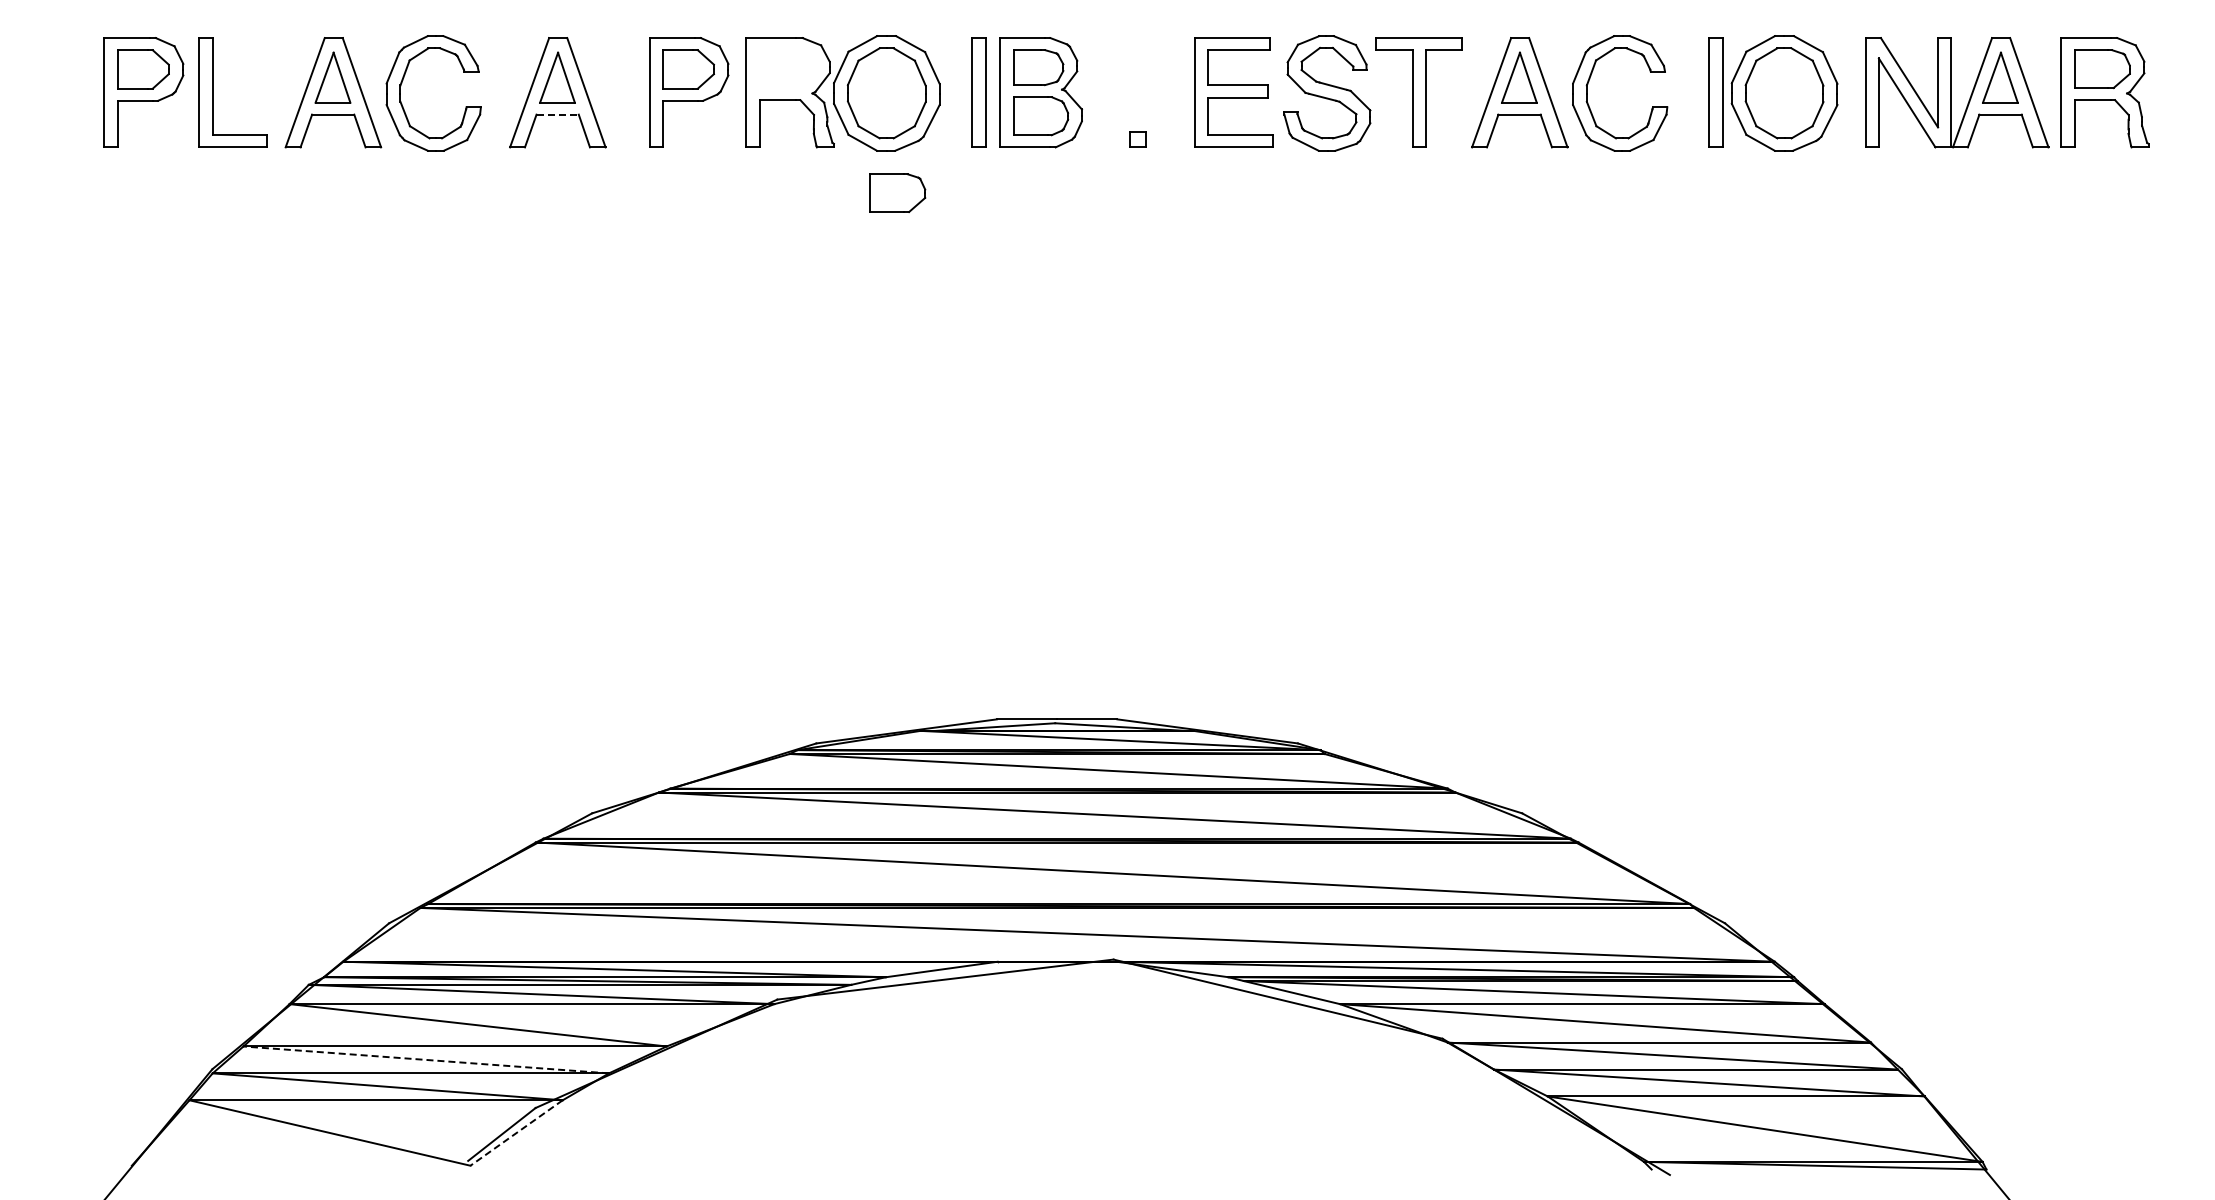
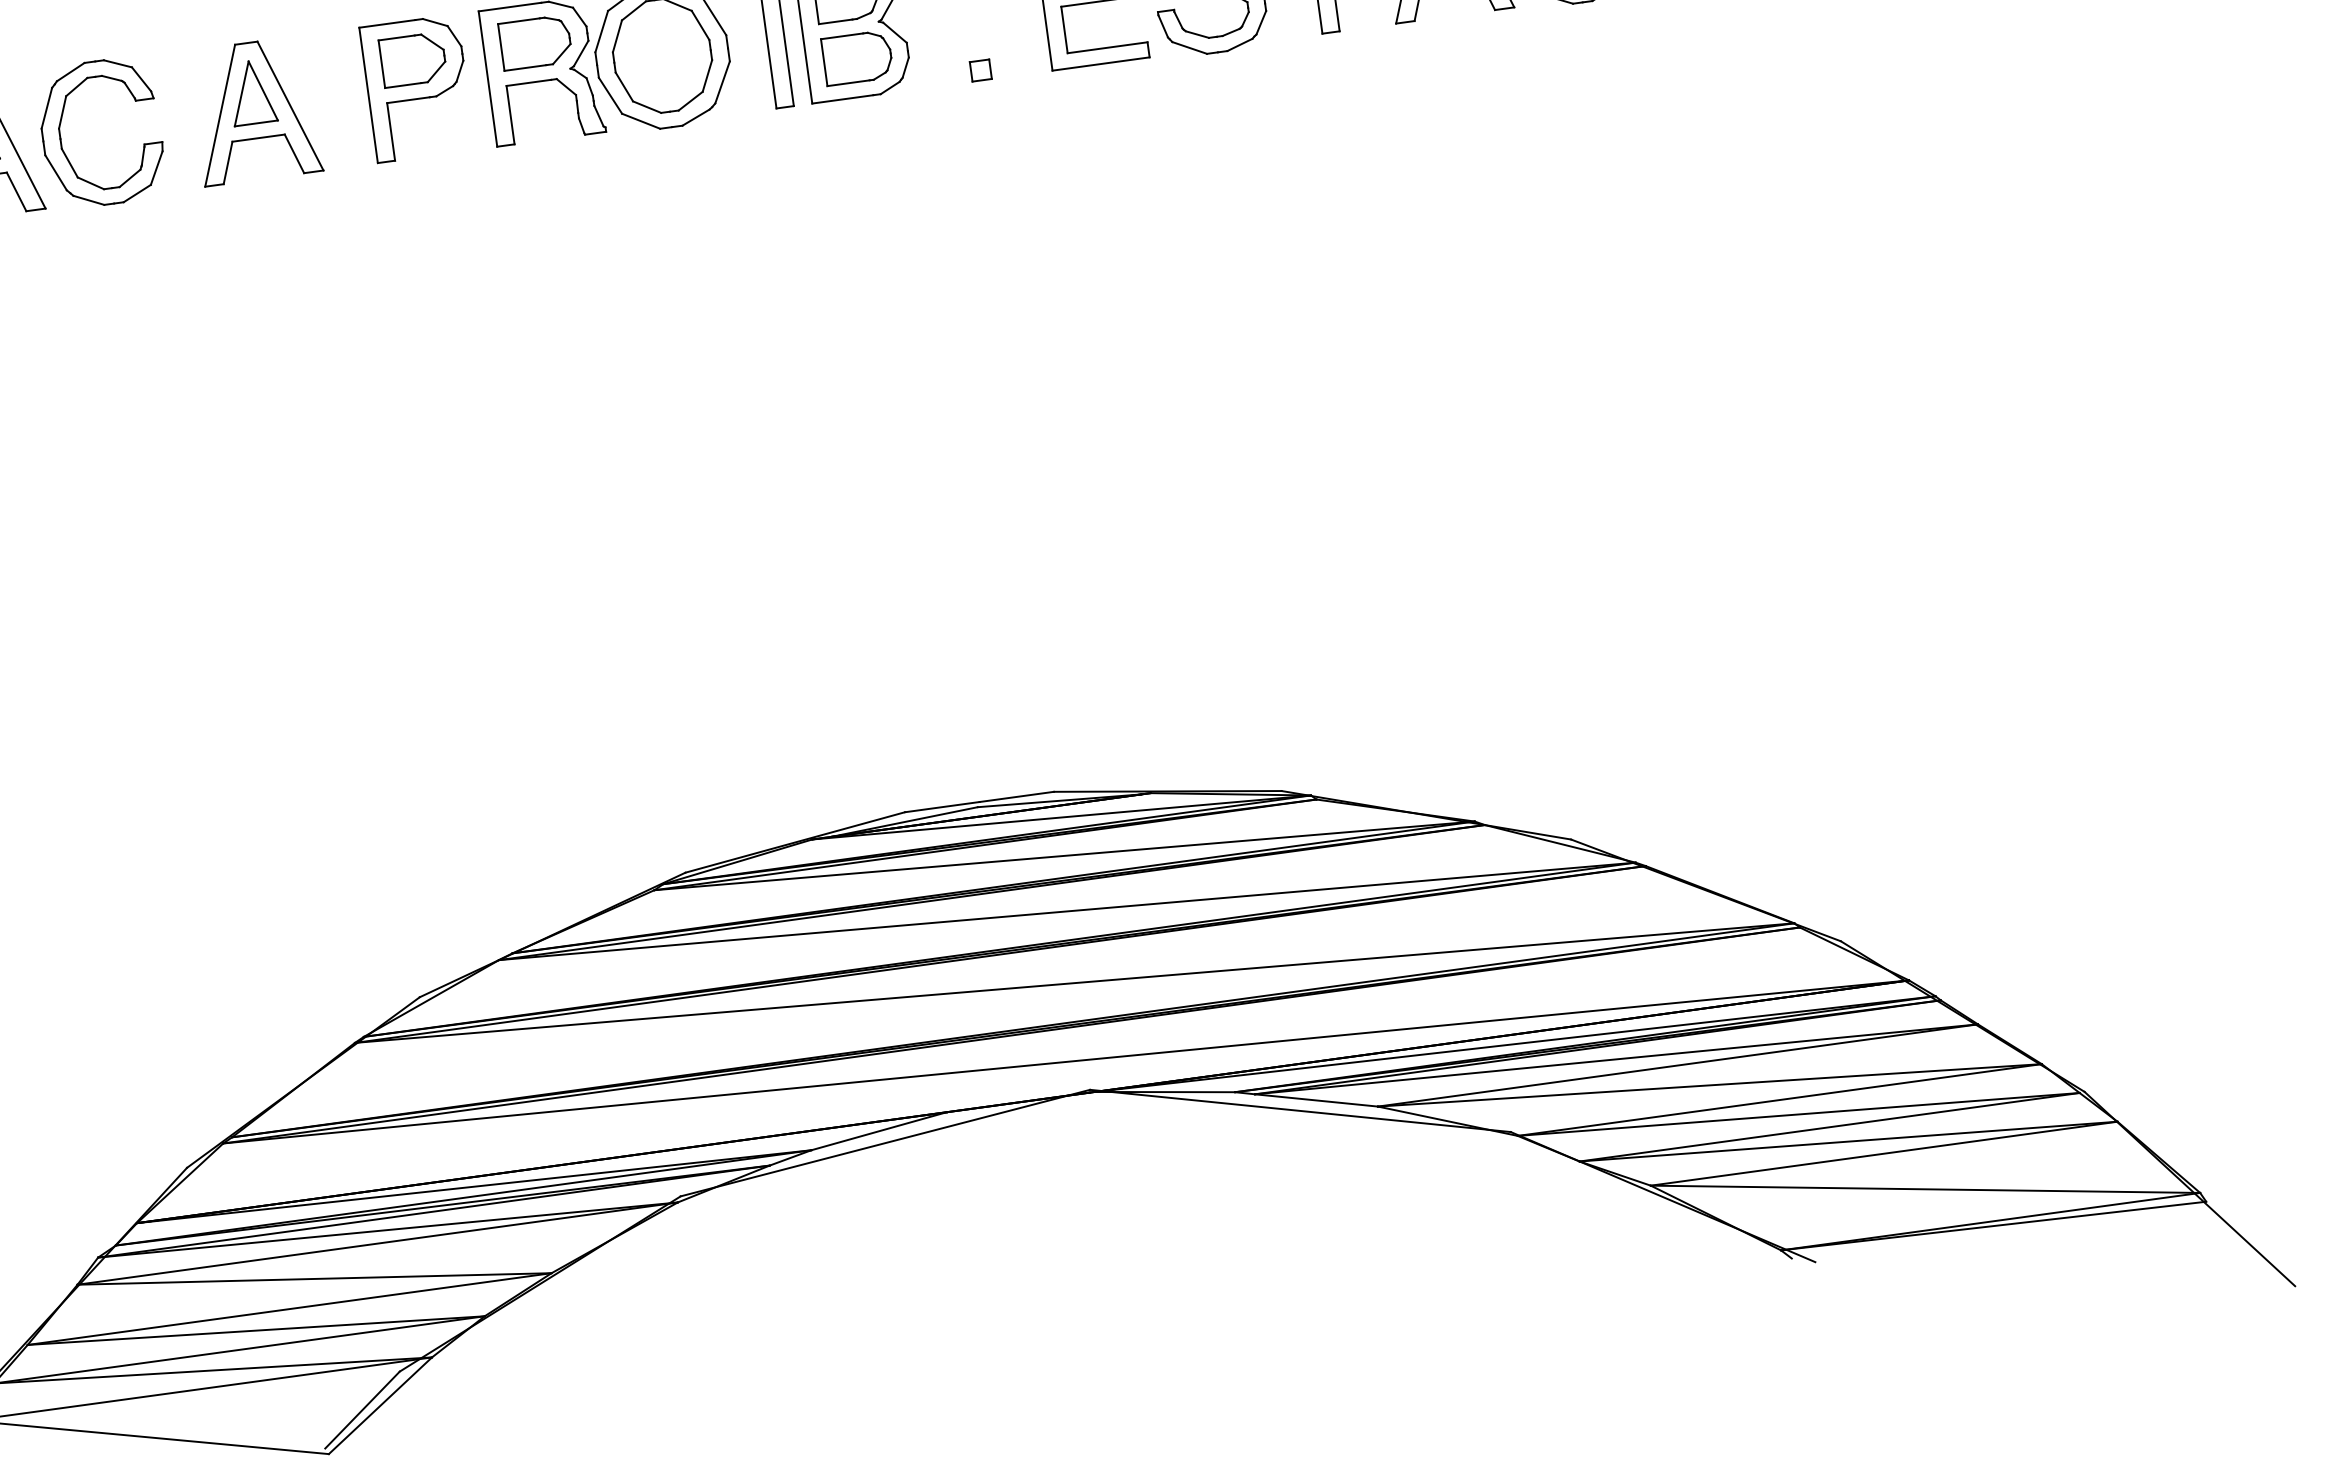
line: (558, 114) -> (259, 137), dashed -> solid
part: (897, 192) -> (535, 42), moved
line: (425, 1059) -> (255, 1330), dashed -> solid
line: (516, 1133) -> (380, 1406), dashed -> solid

